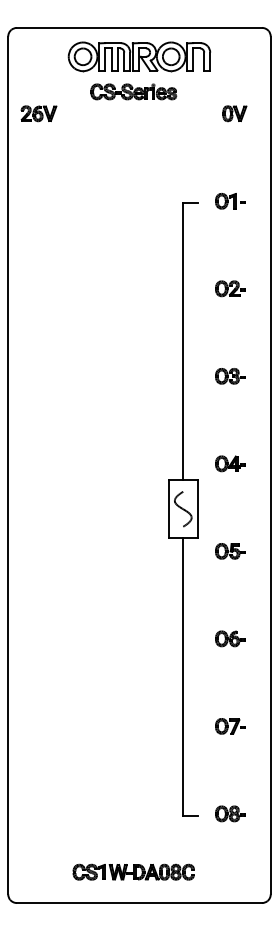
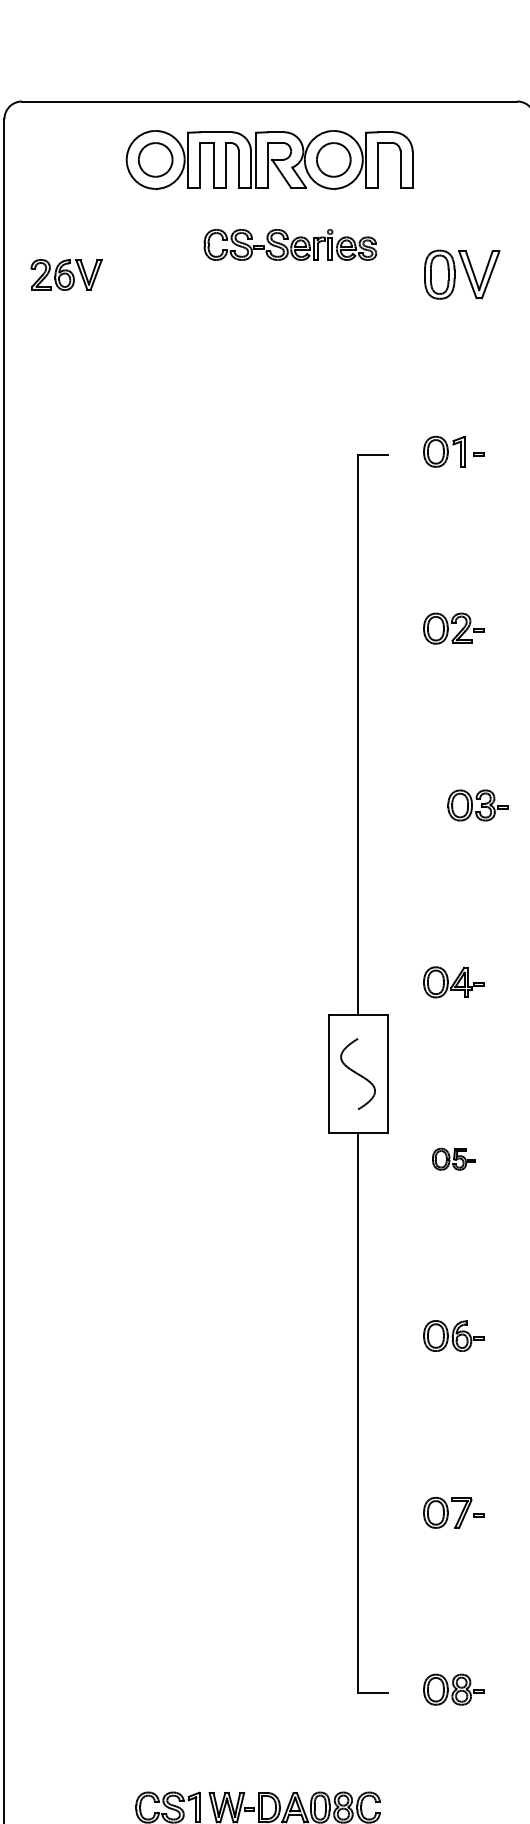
part: (133, 91) -> (289, 244), moved
part: (234, 113) -> (461, 274), size x1.6
part: (230, 376) -> (477, 805), moved
part: (230, 551) -> (453, 1159), size x0.7

